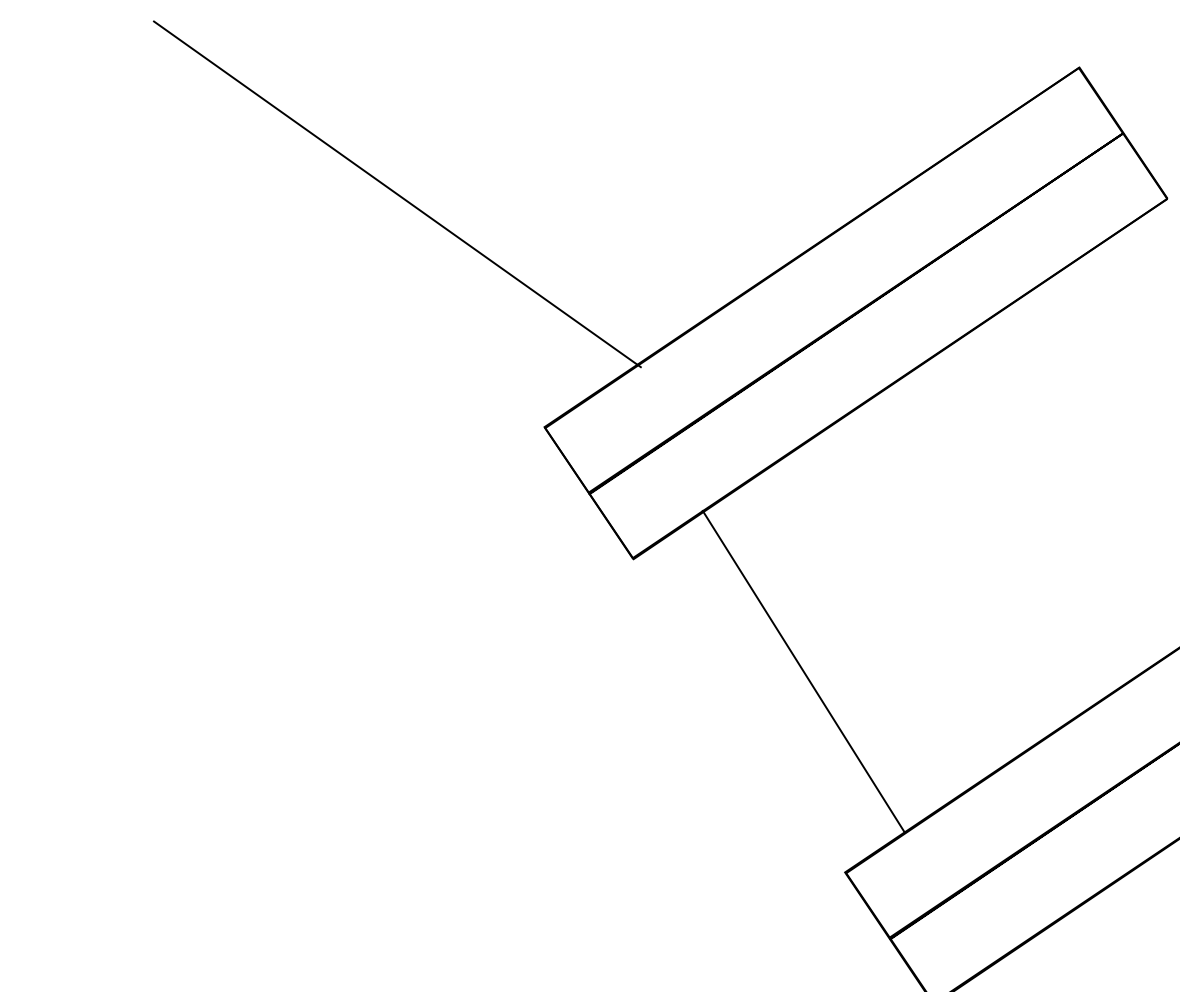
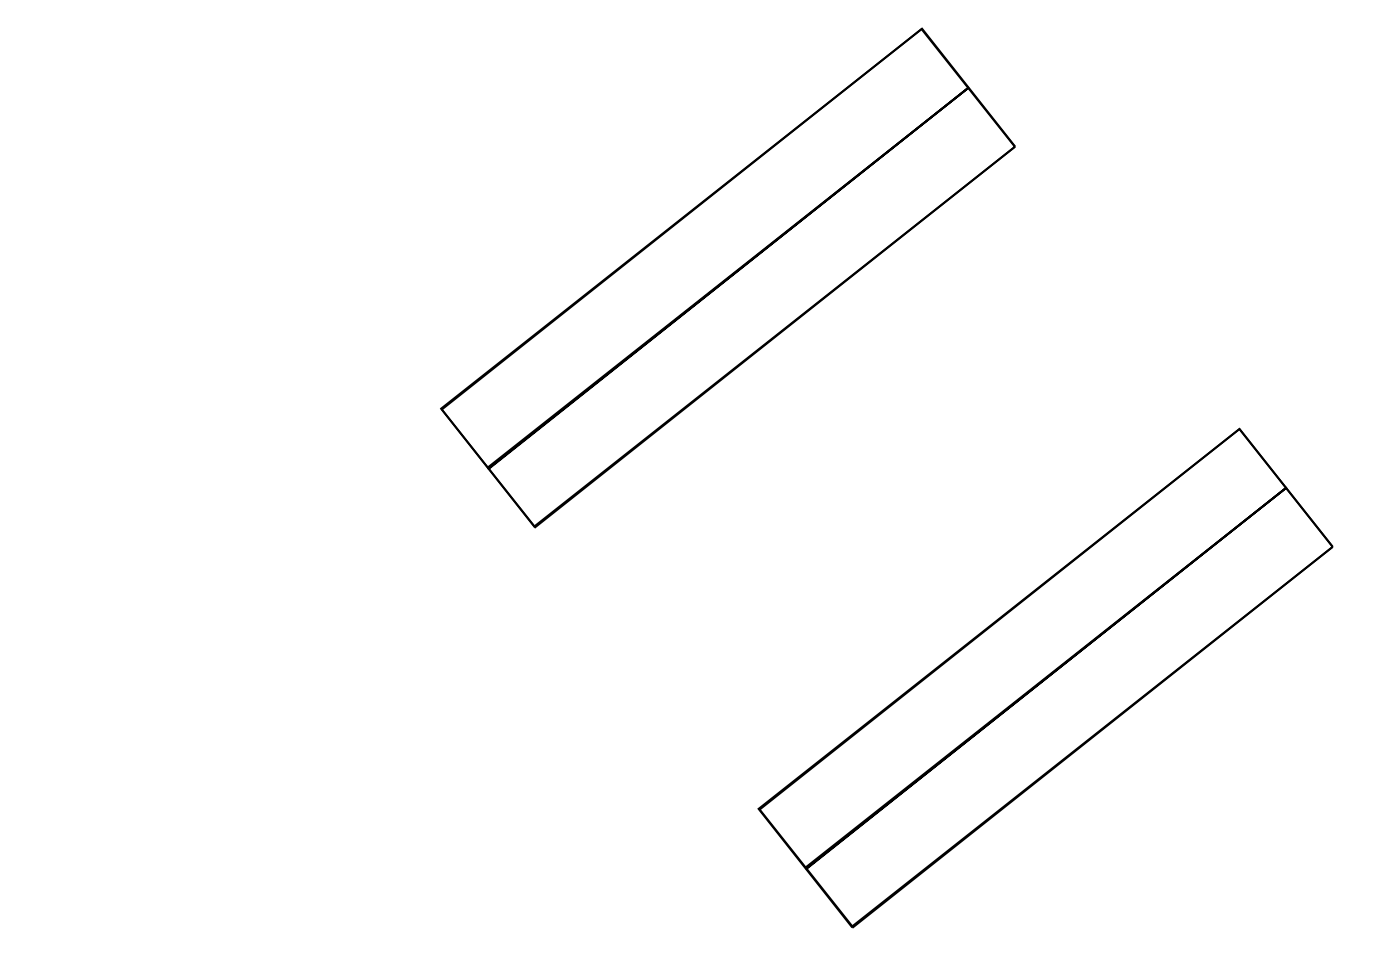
line: (397, 194) -> (284, 198), removed
line: (803, 671) -> (704, 621), removed

